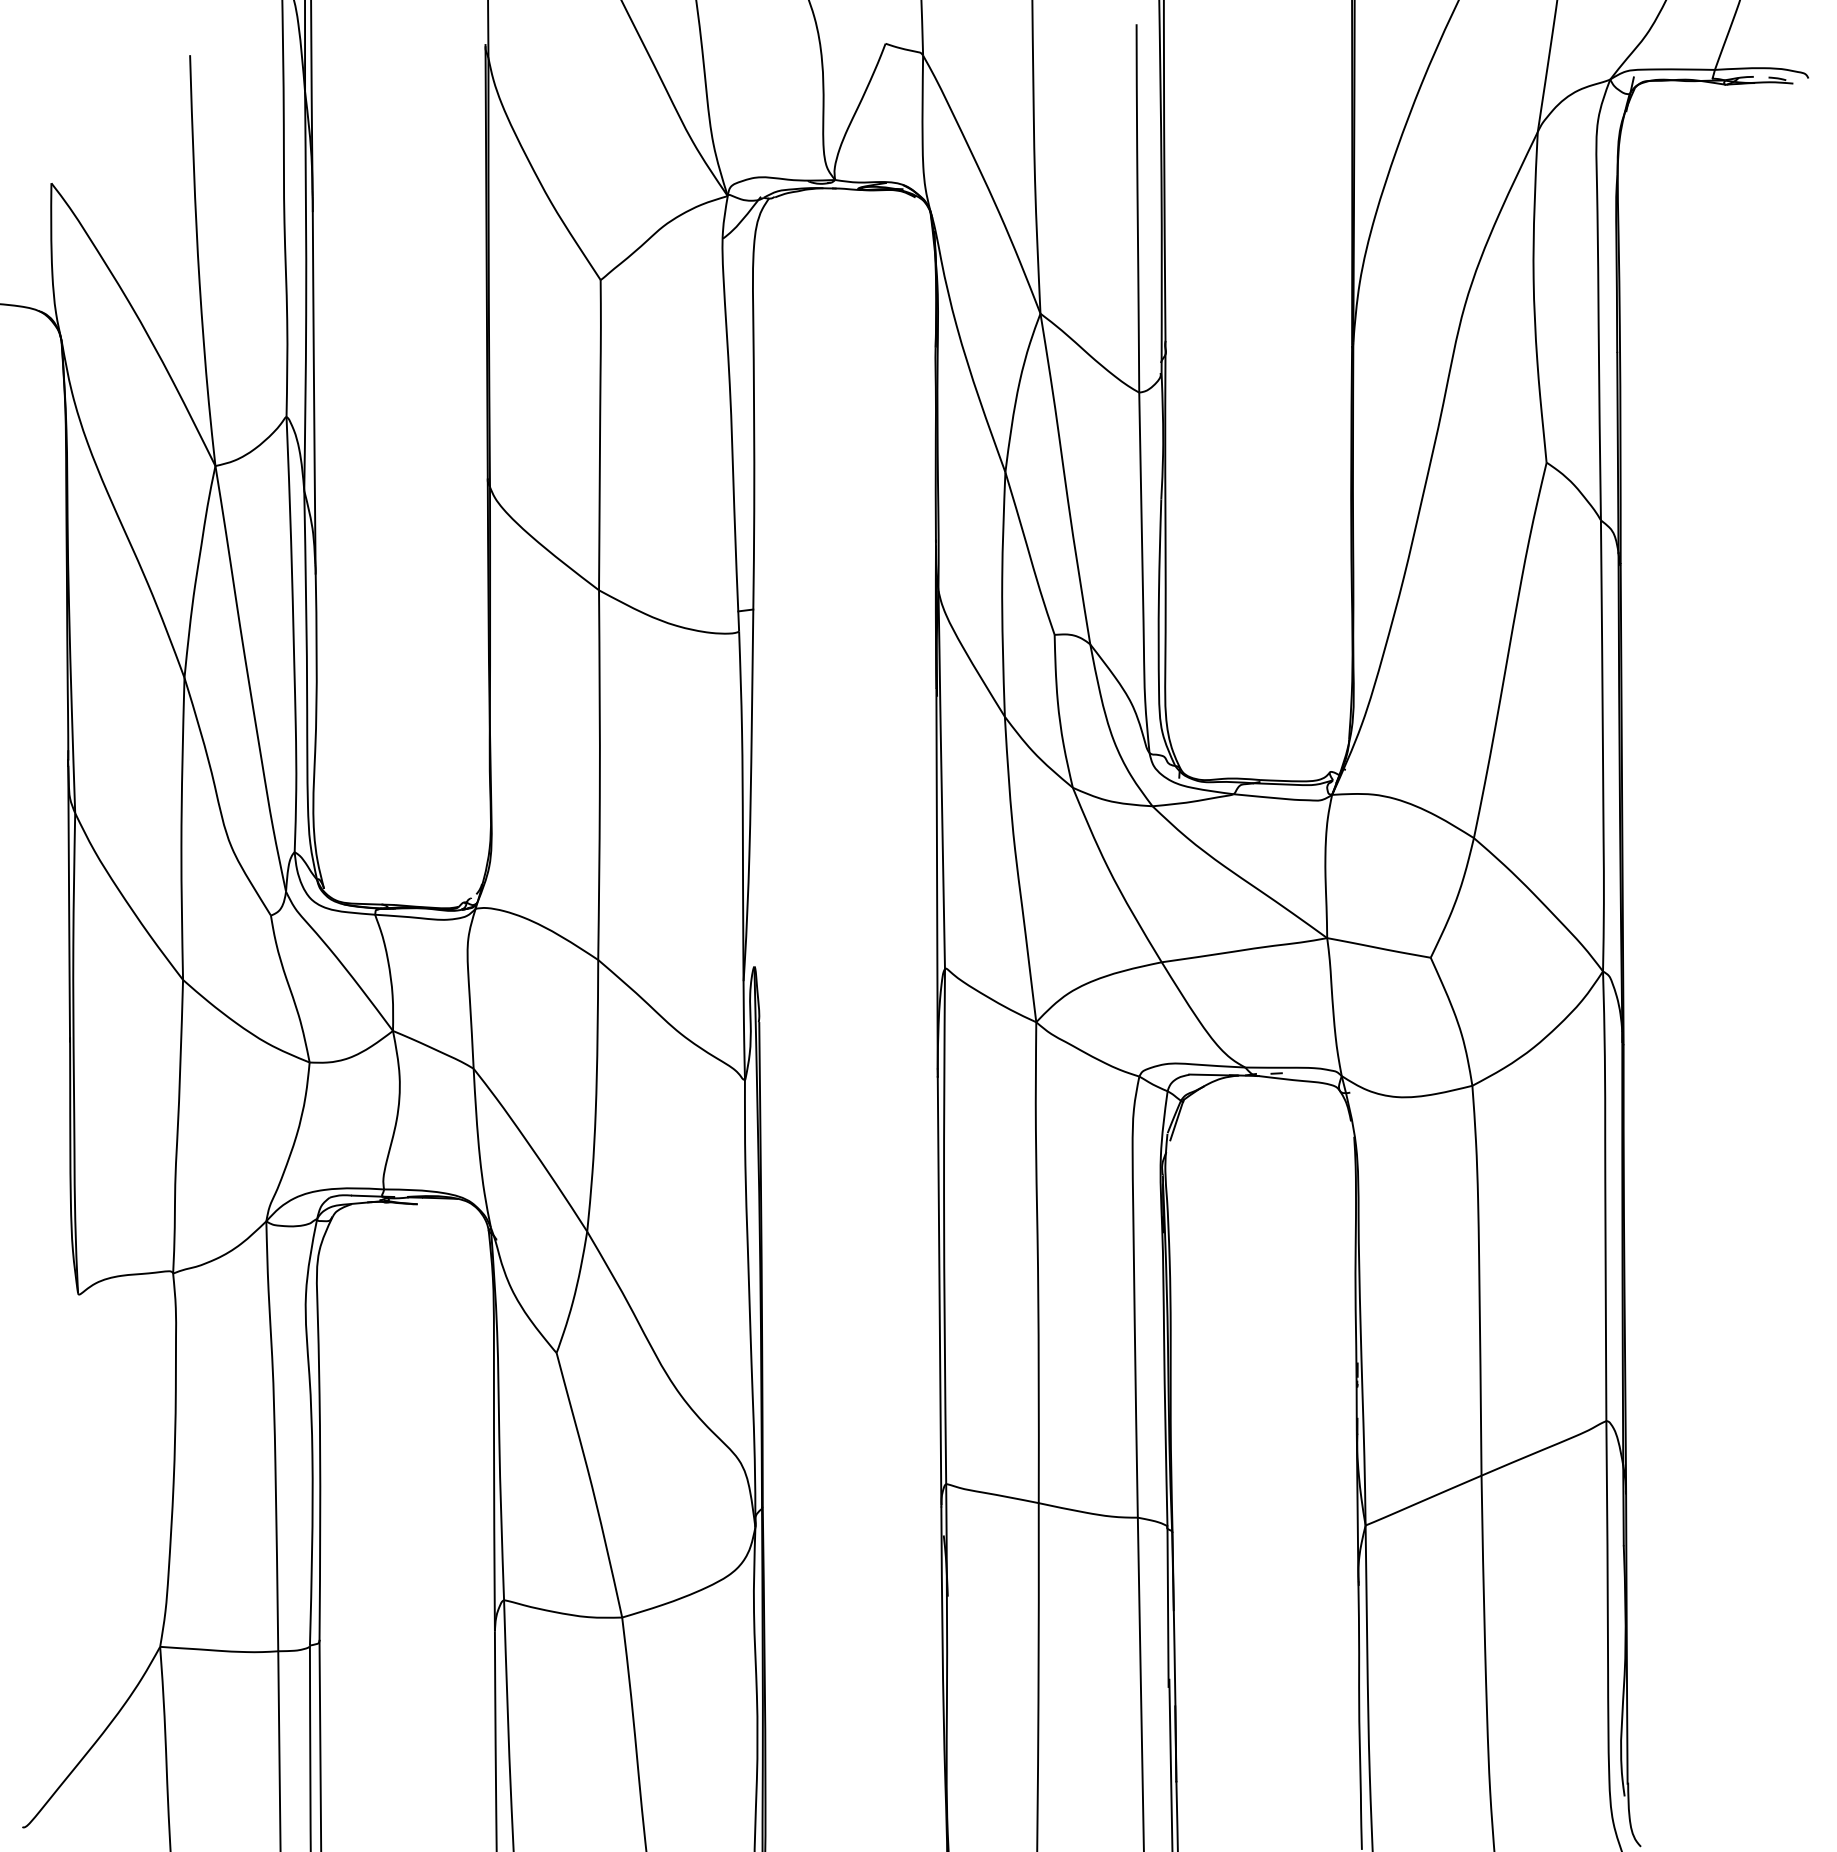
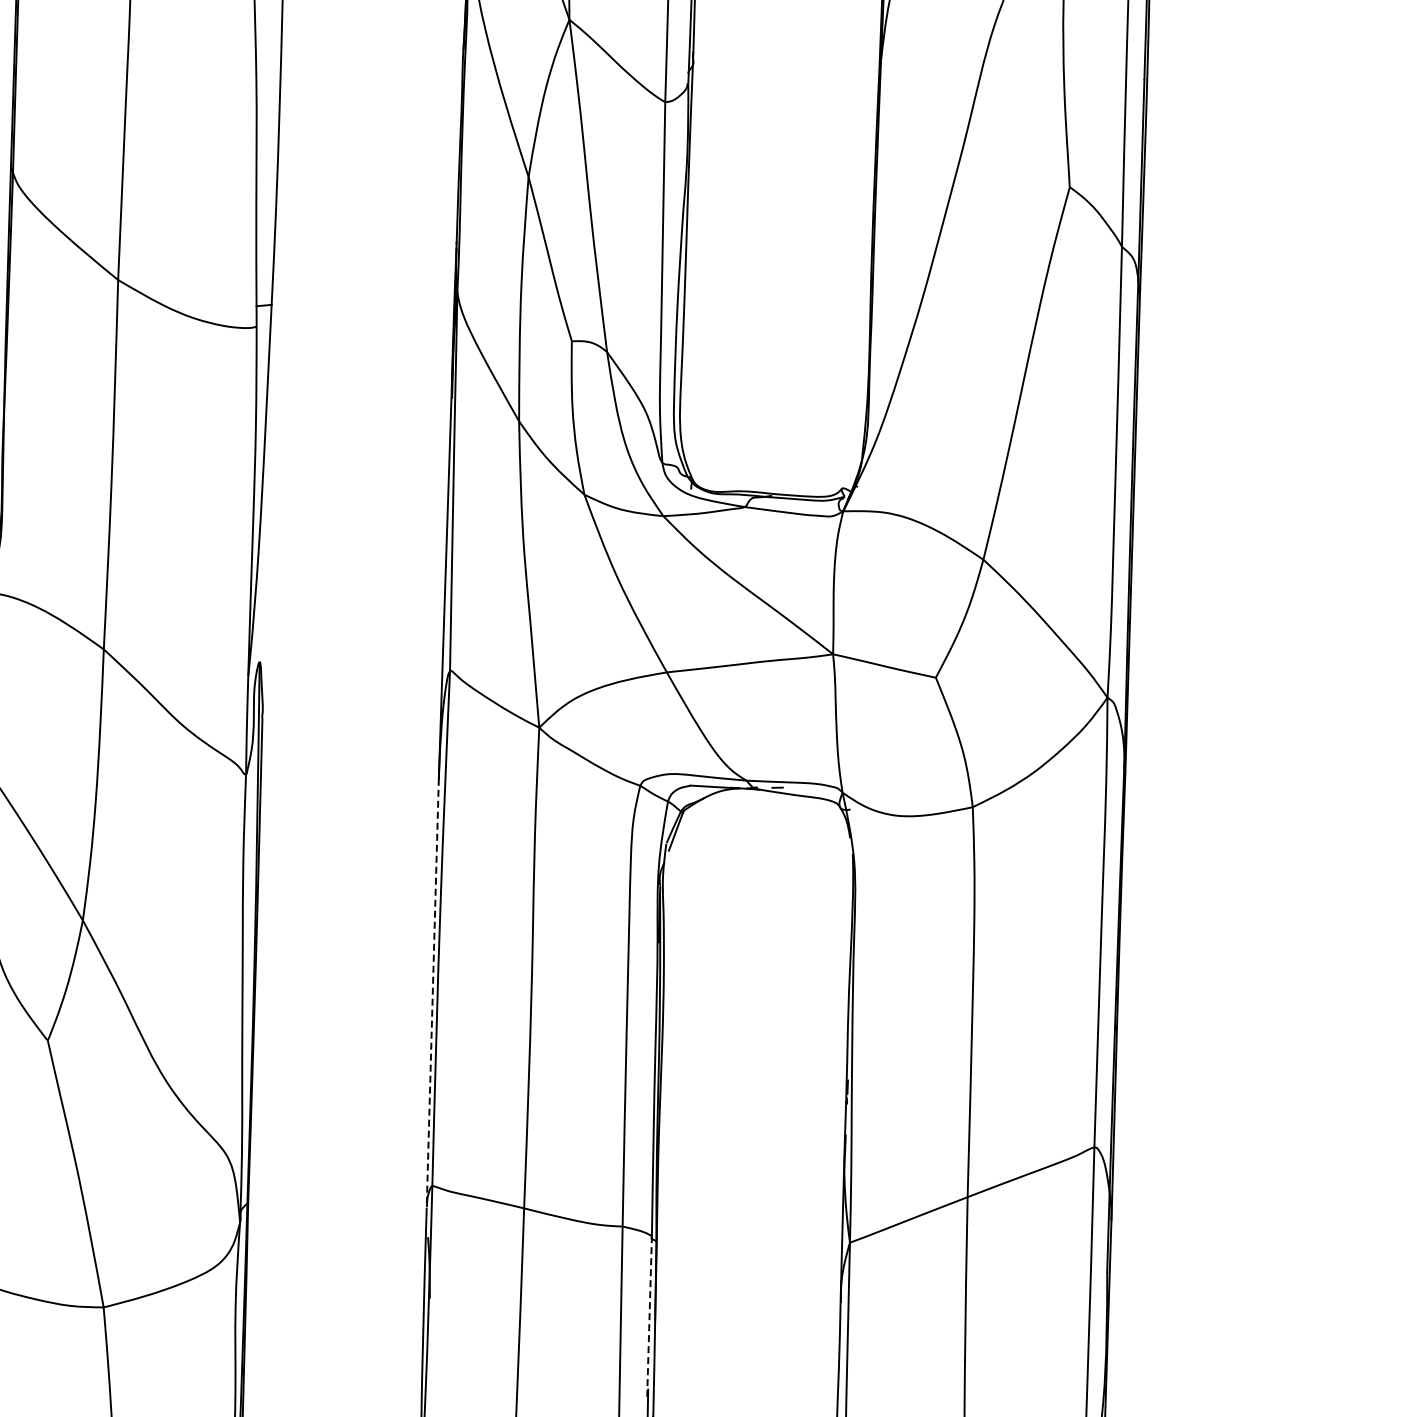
line: (939, 1291) -> (432, 993), solid -> dashed
line: (1168, 1607) -> (649, 1317), solid -> dashed

